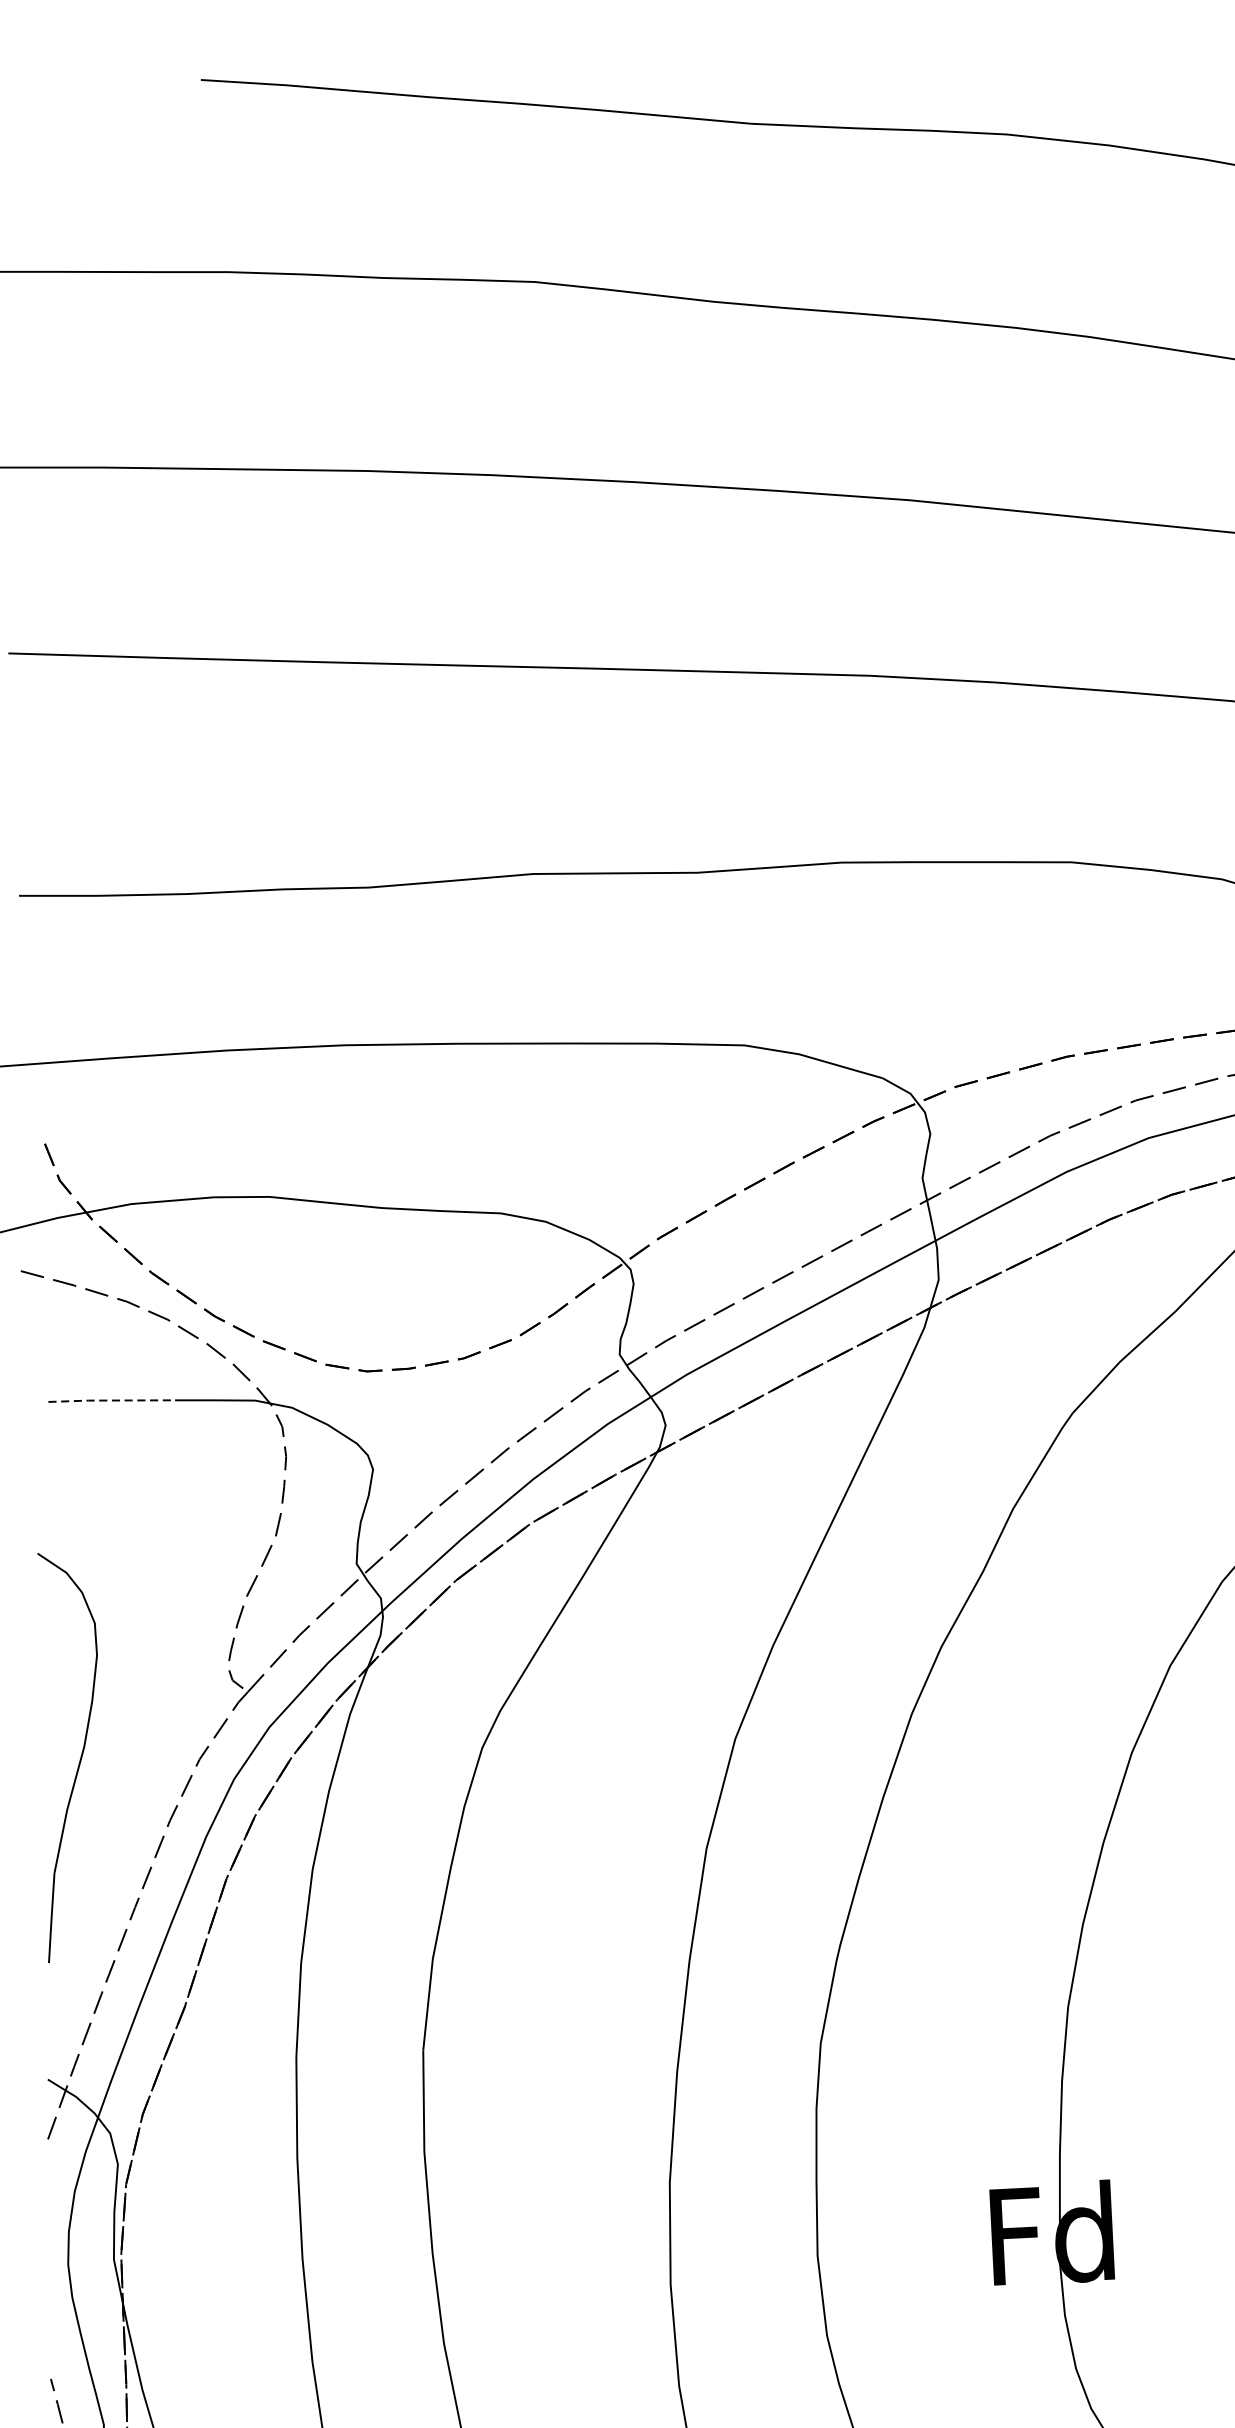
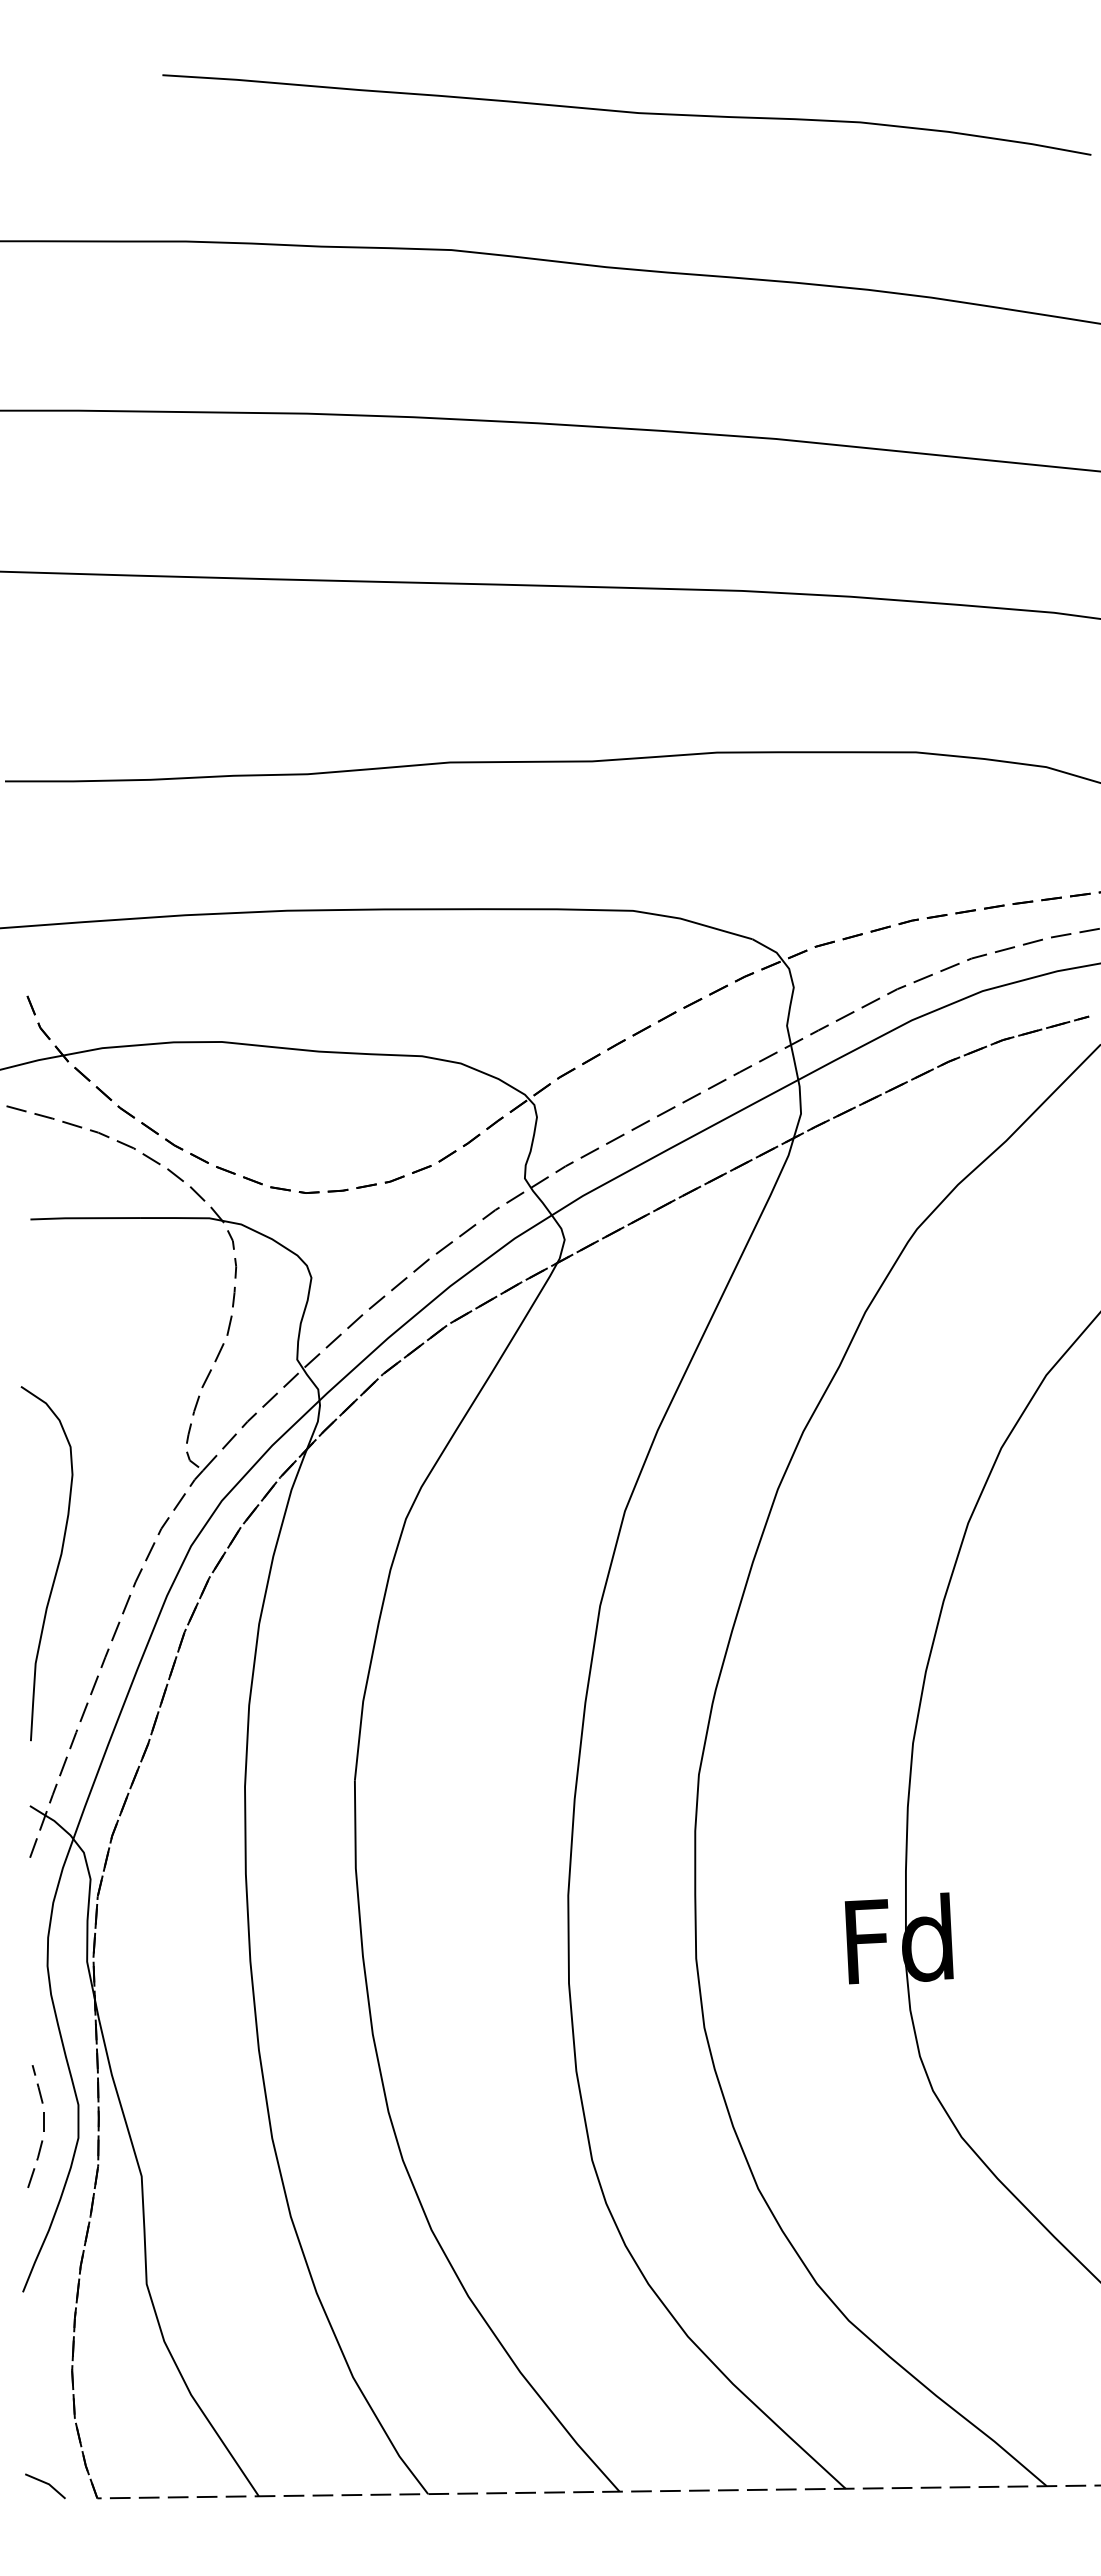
line: (112, 1400) -> (85, 1218), dashed -> solid
curve: (78, 1762) -> (56, 1567), moved

